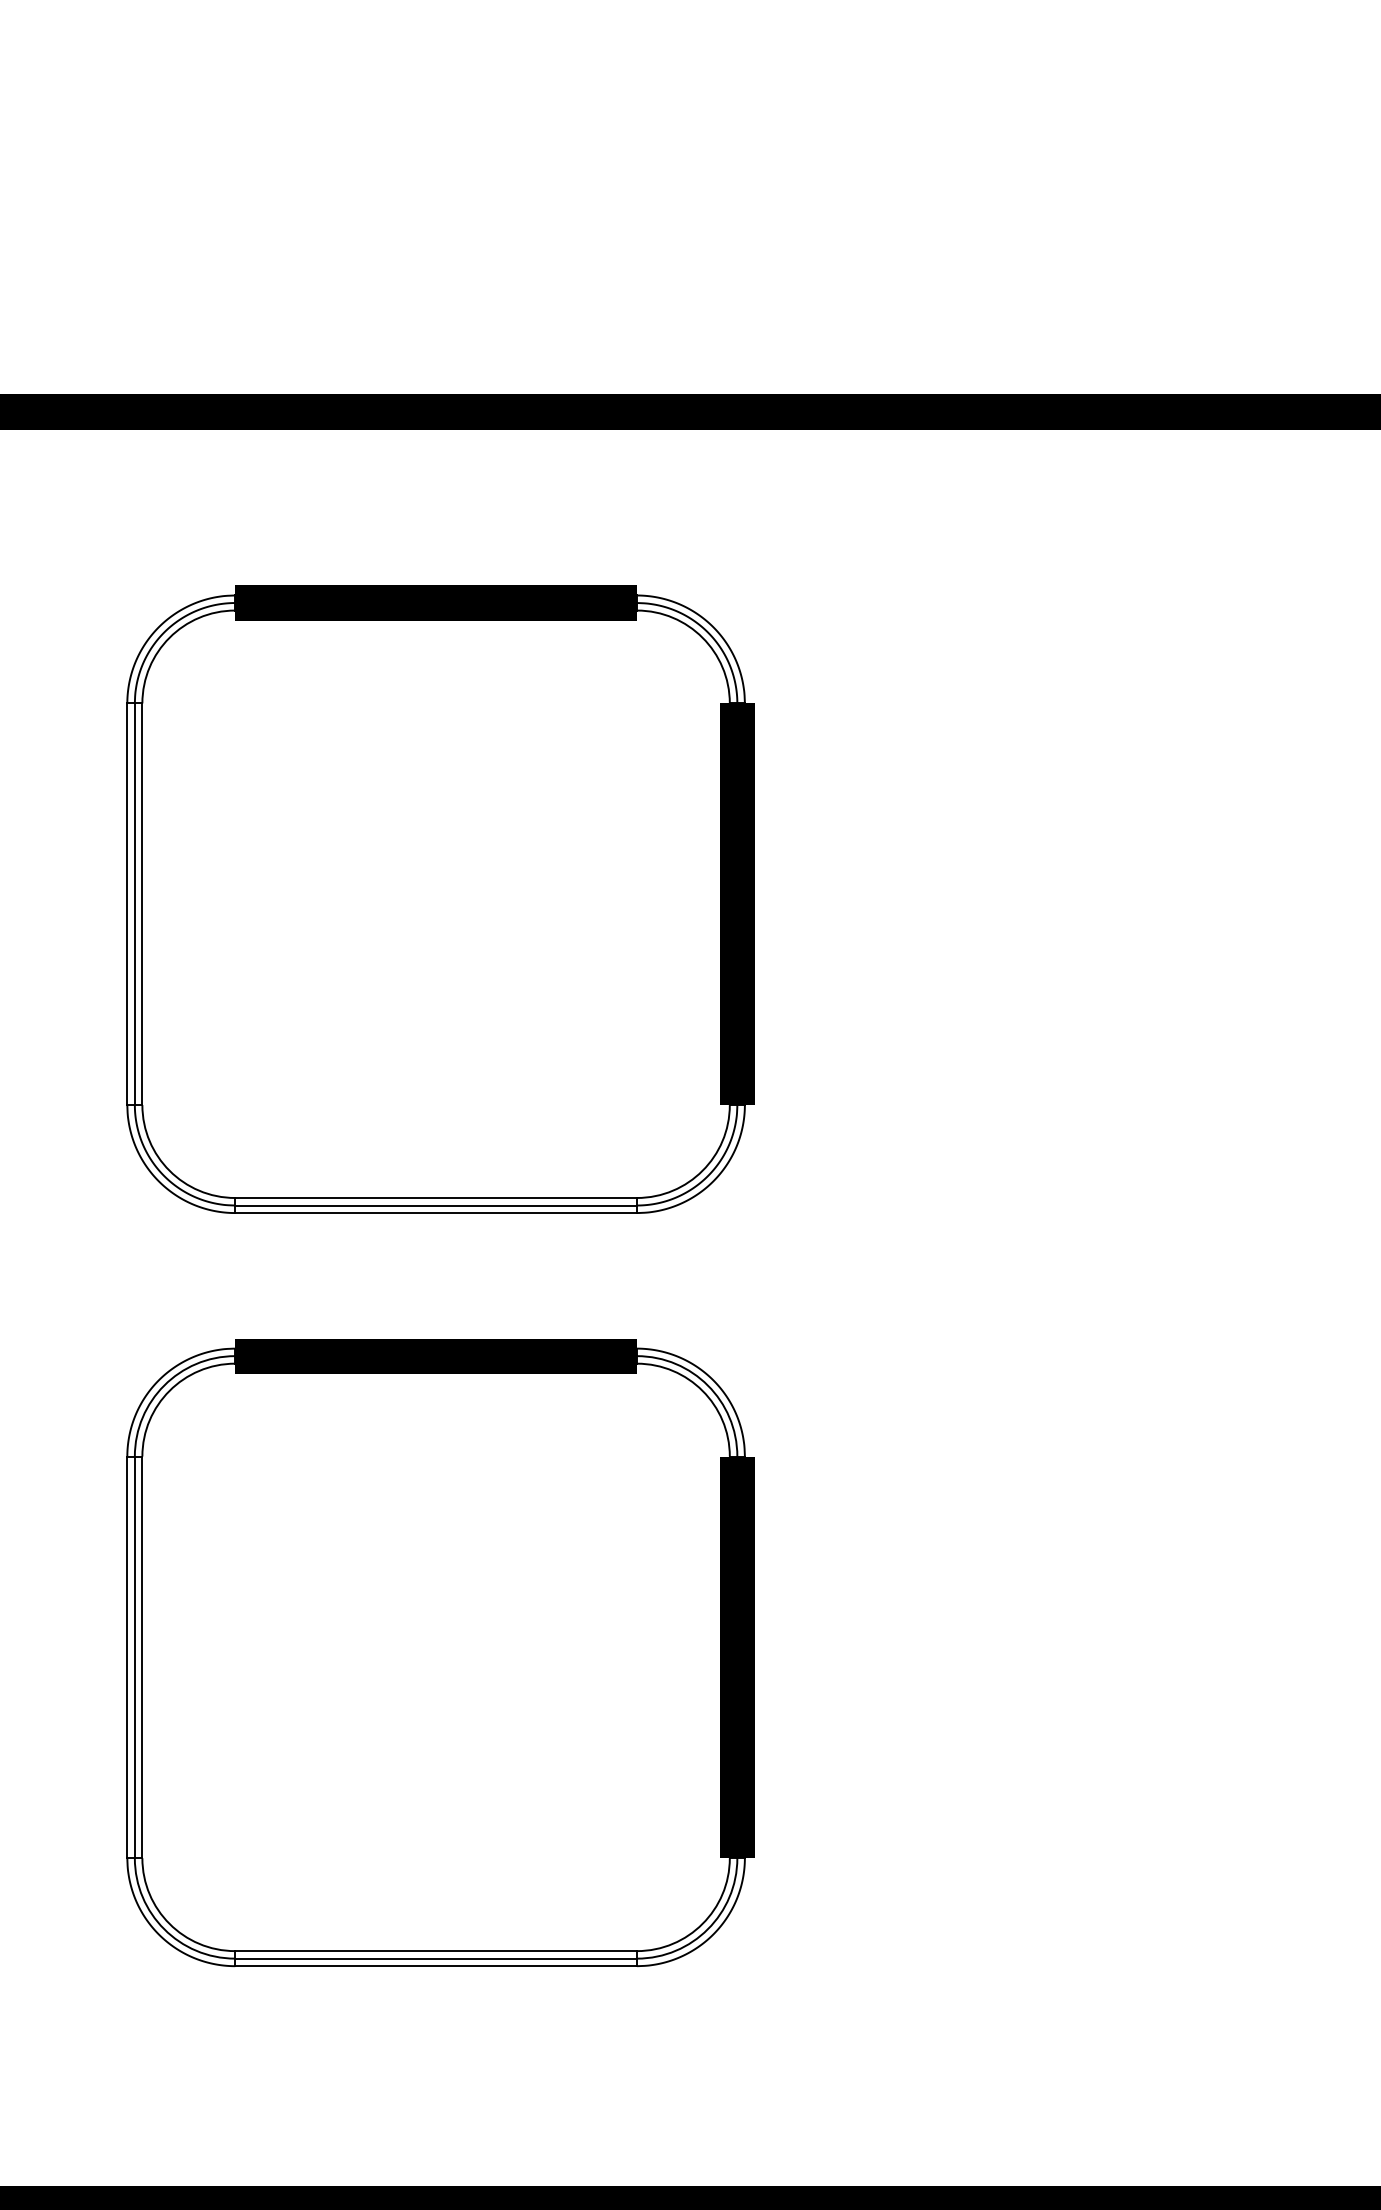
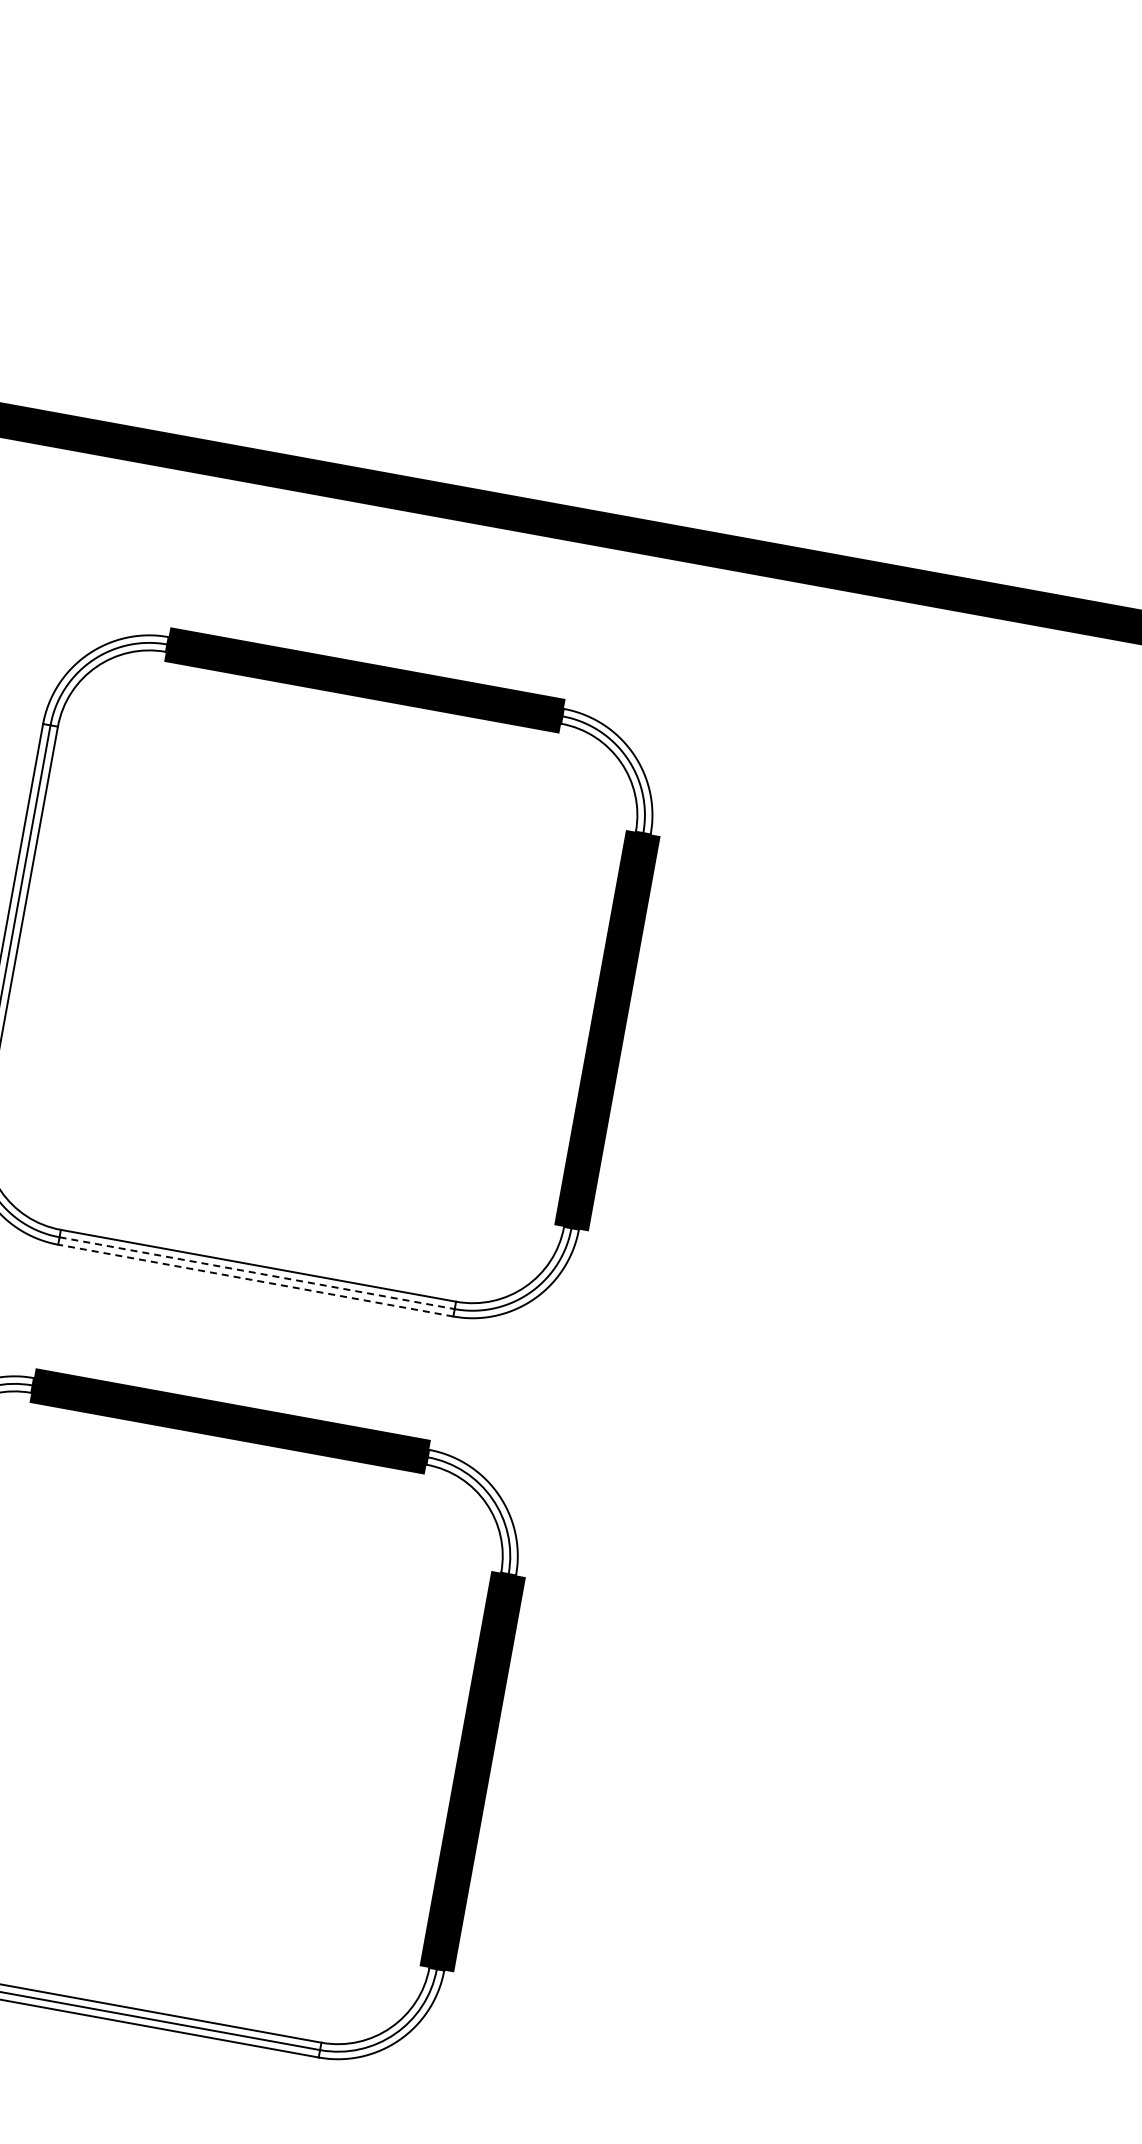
line: (436, 1205) -> (257, 1273), solid -> dashed
line: (436, 1213) -> (256, 1281), solid -> dashed

